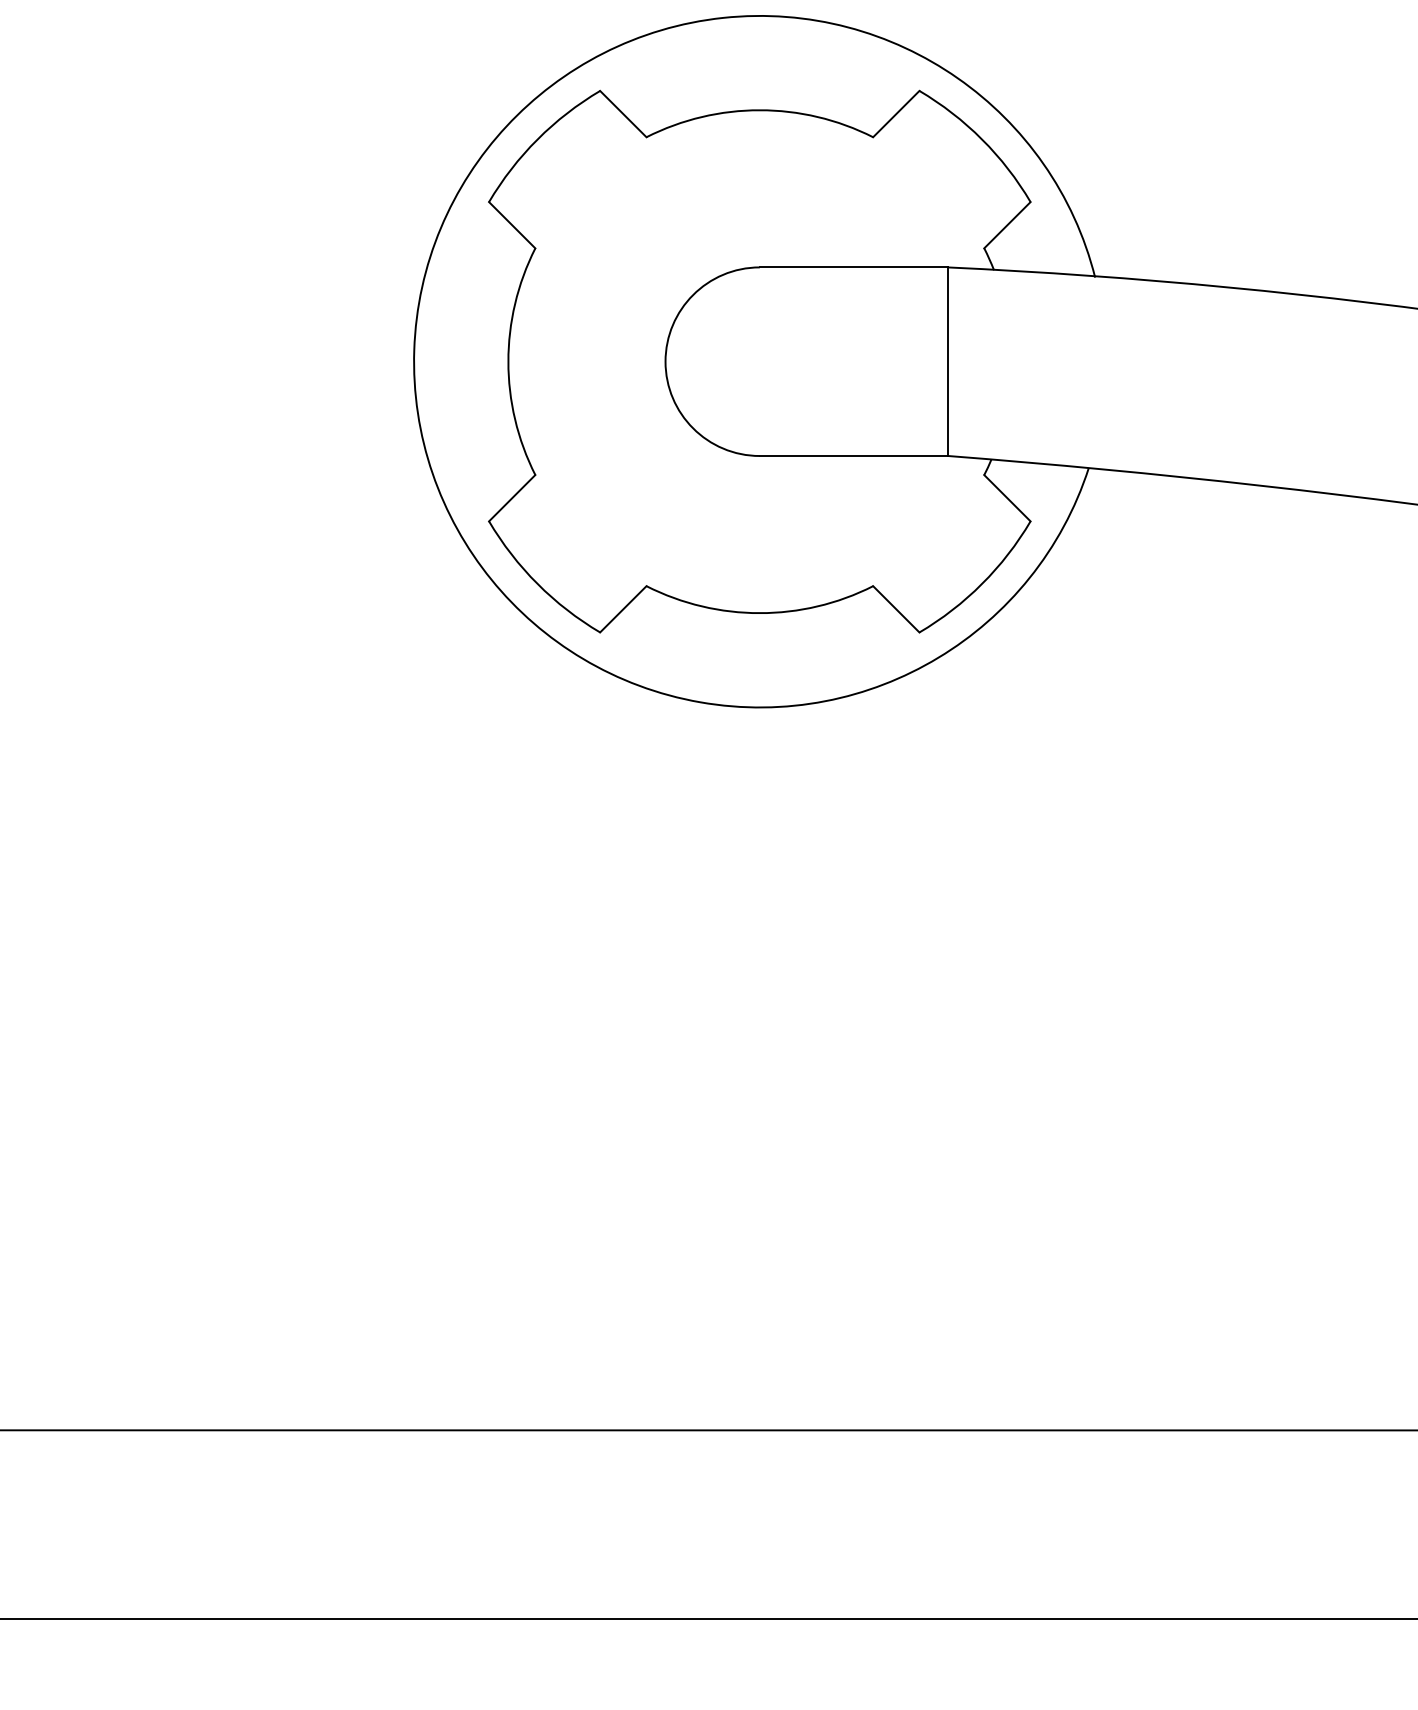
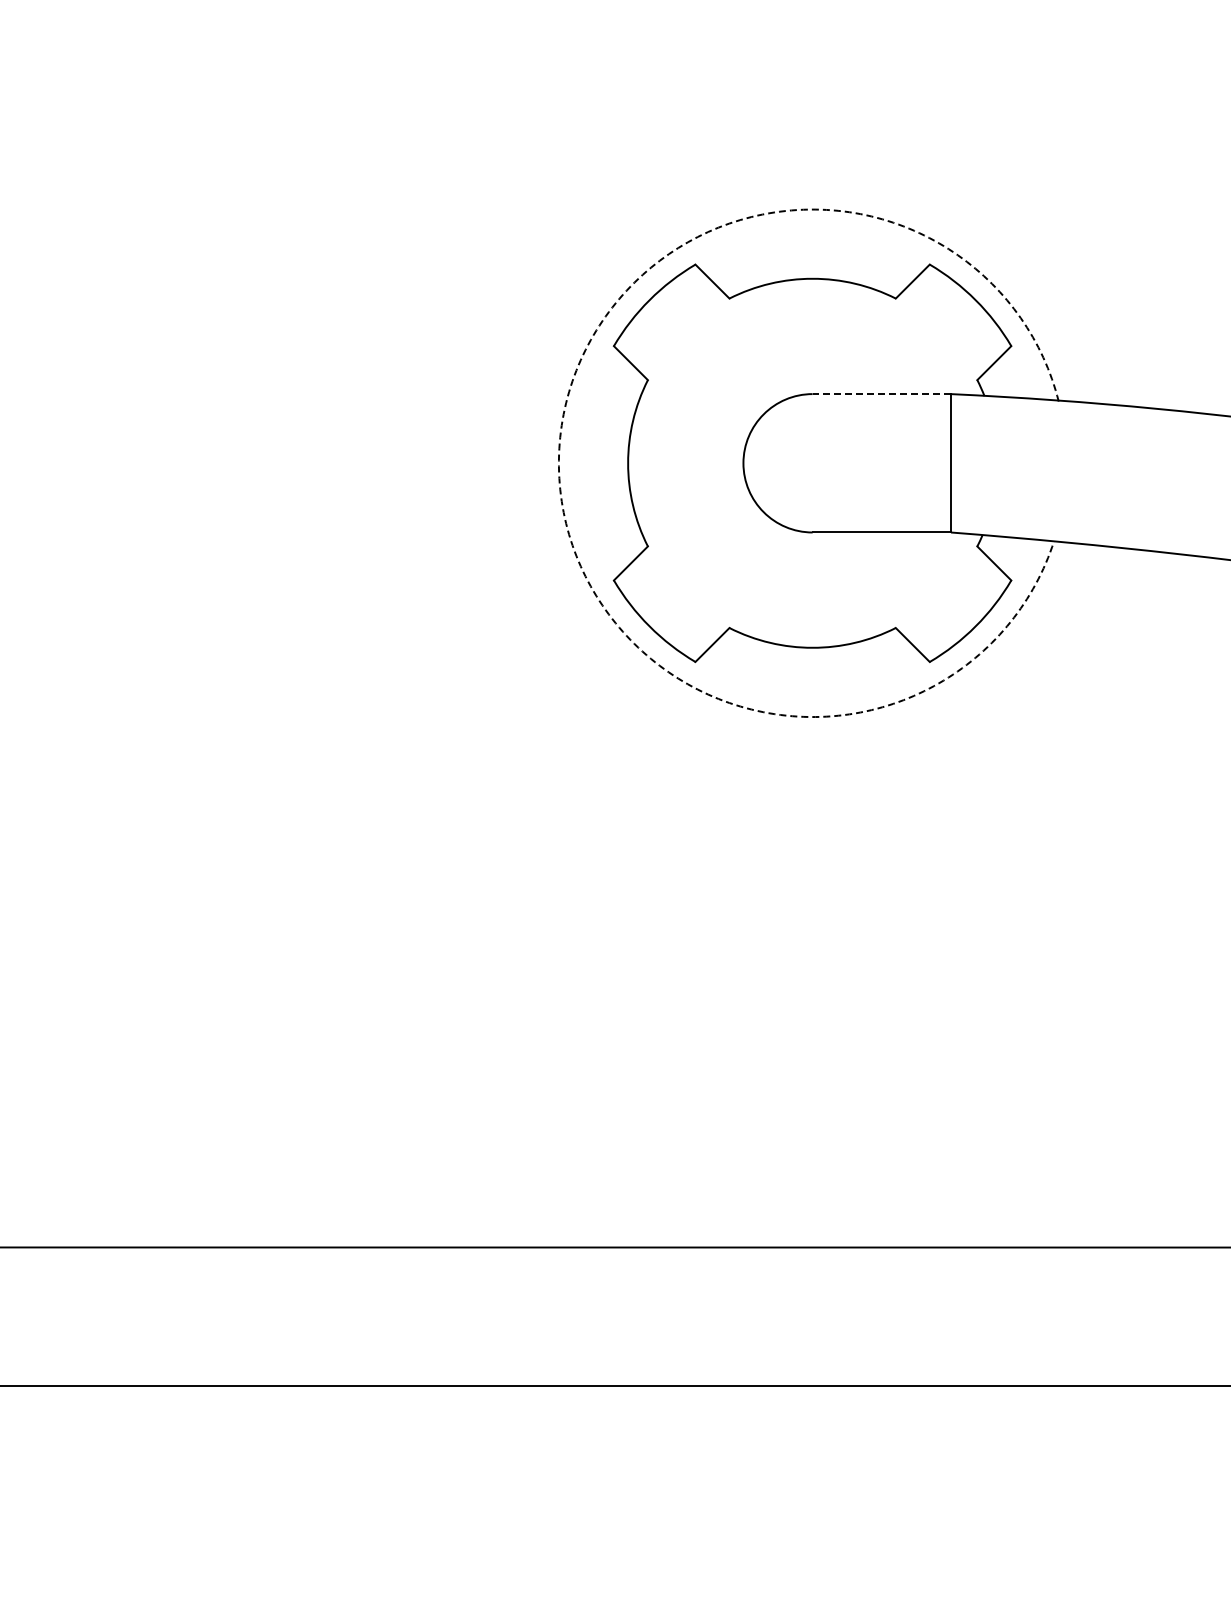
line: (853, 267) -> (881, 394), solid -> dashed
arc: (414, 349) -> (559, 454), solid -> dashed

